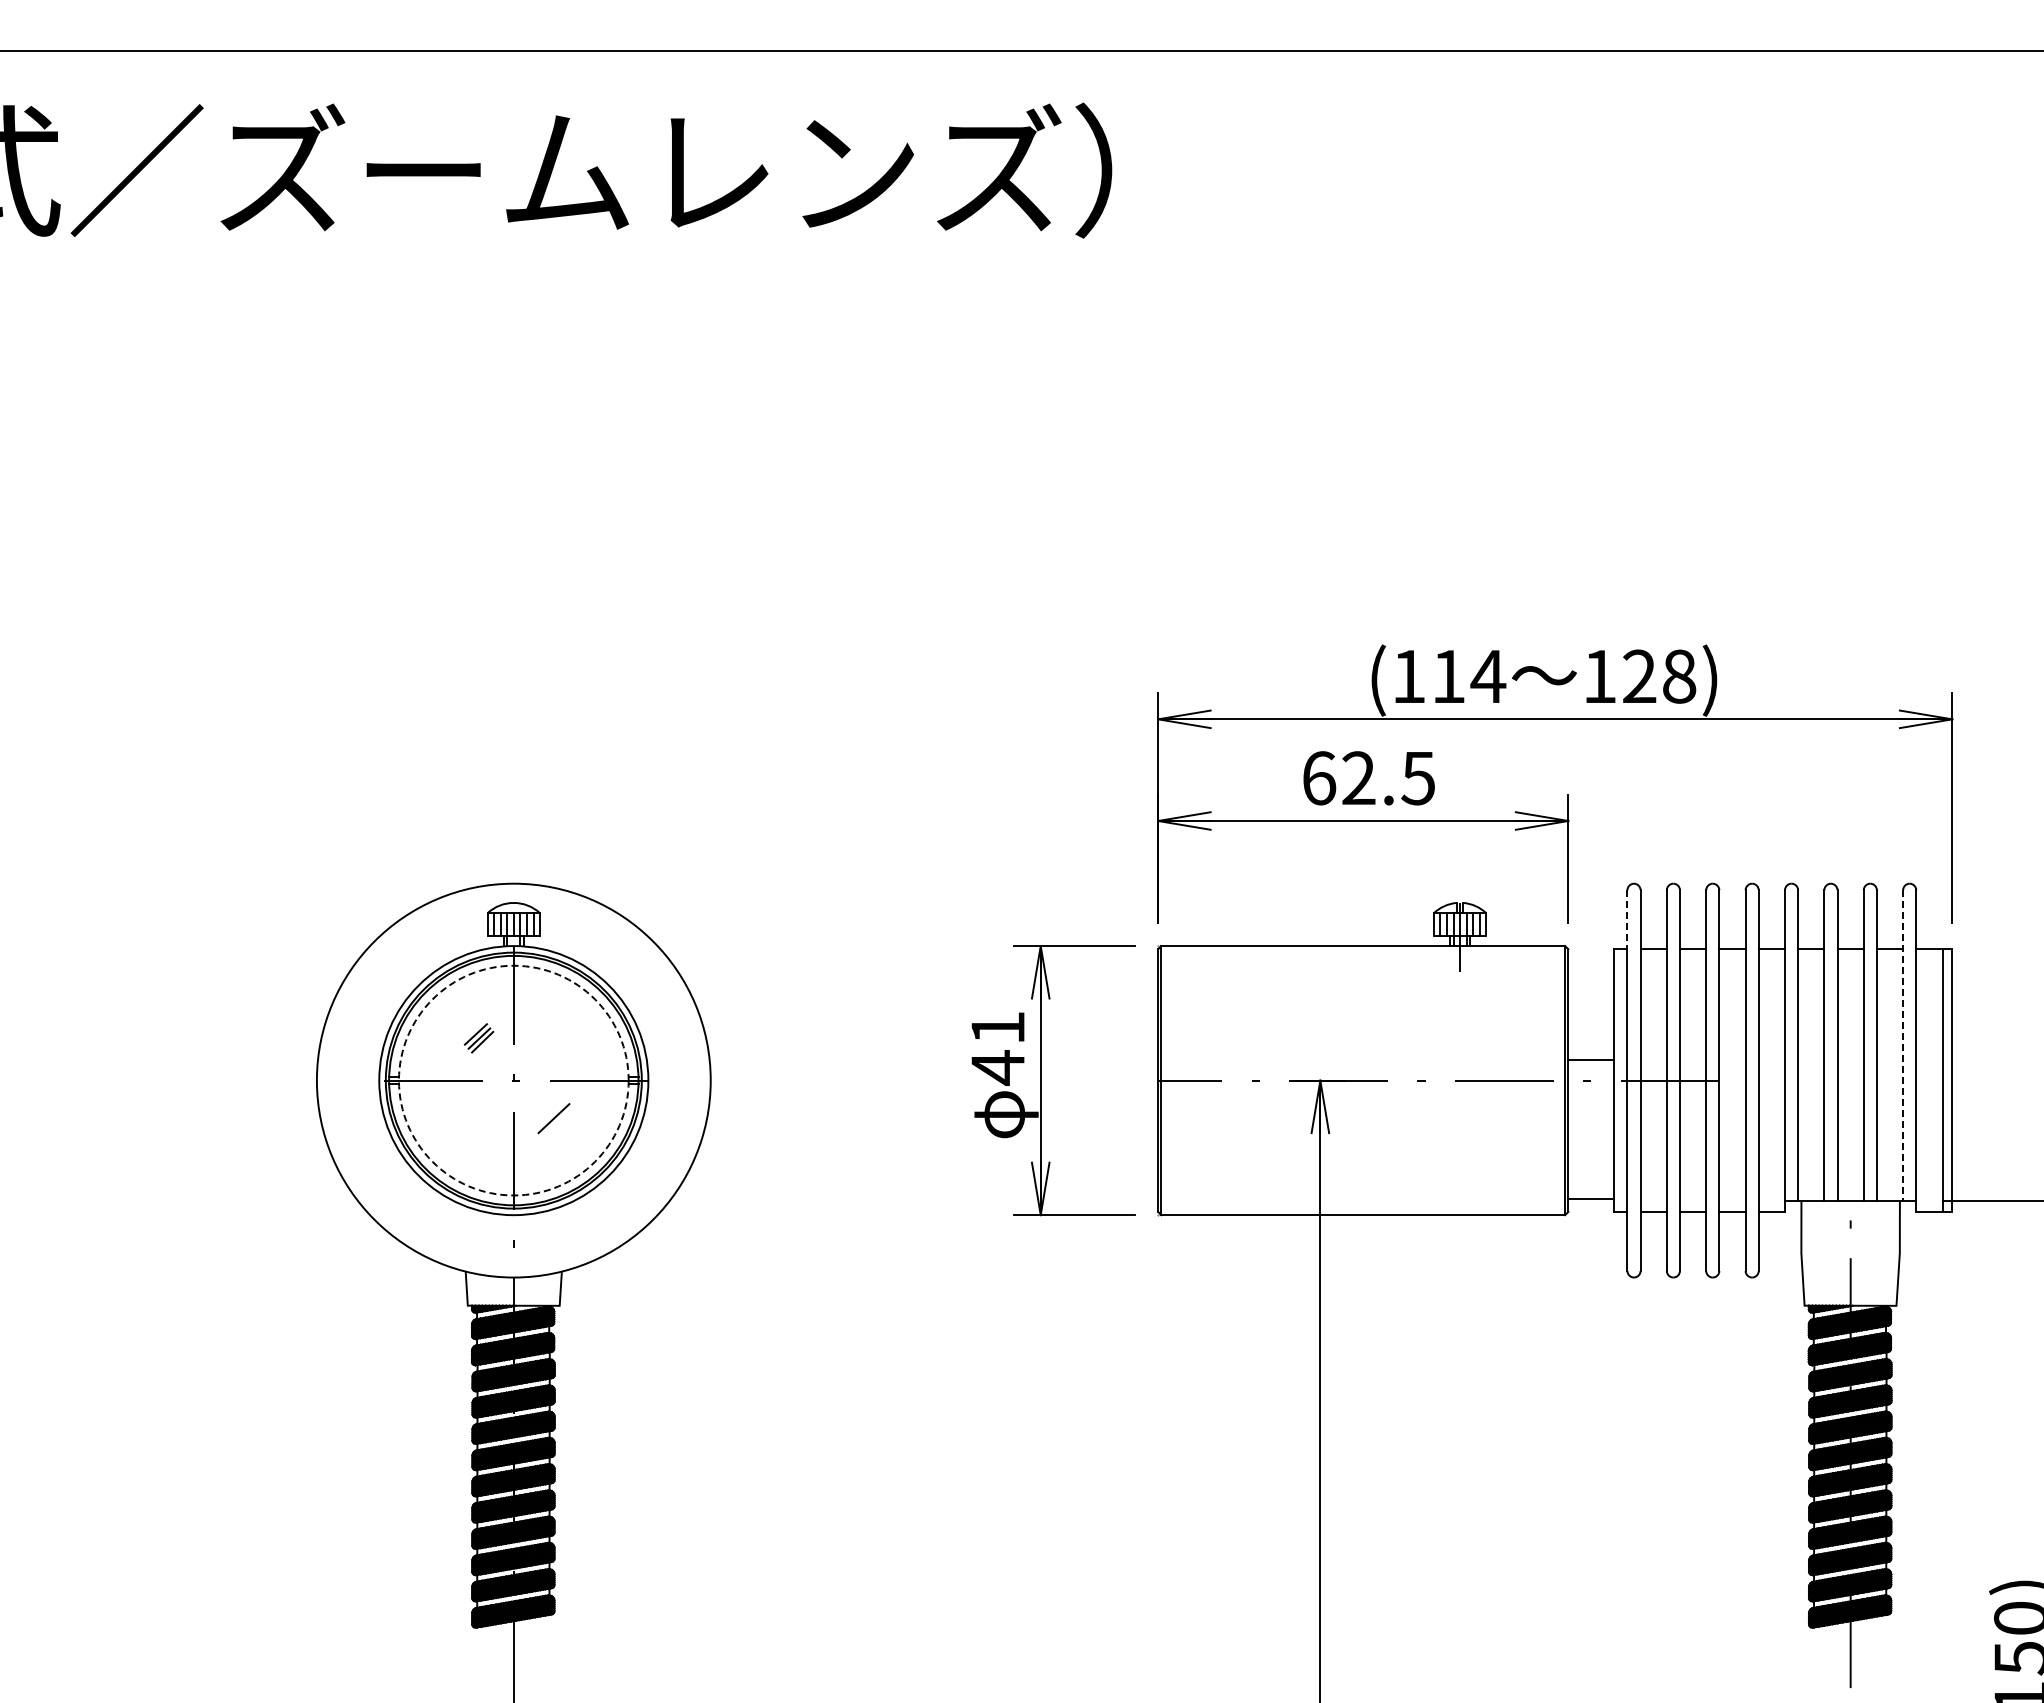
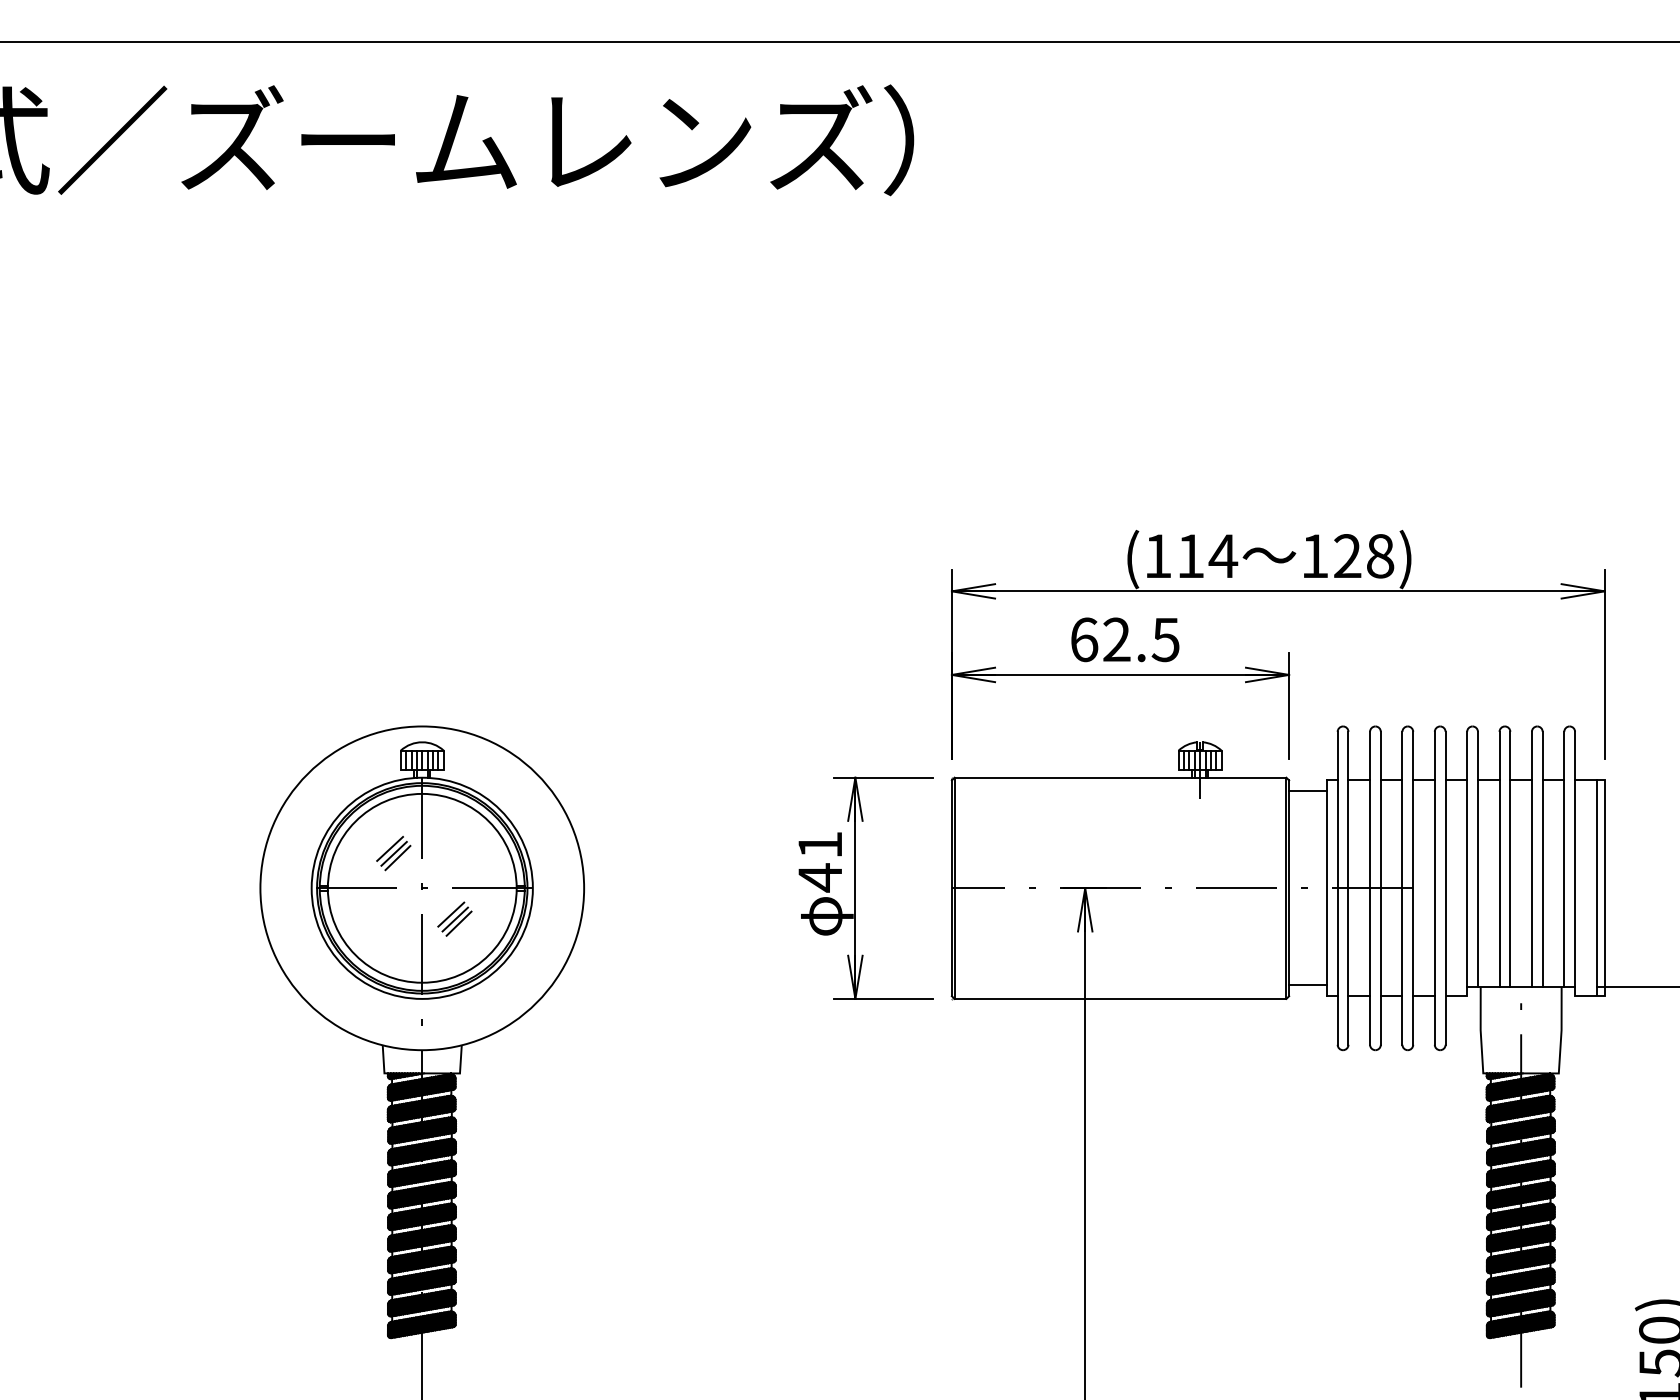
line: (1627, 919) -> (1337, 755), dashed -> solid
part: (478, 1038) -> (393, 853), size x1.43
line: (1903, 1046) -> (1564, 860), dashed -> solid
line: (1591, 1060) -> (1308, 791), moved
circle: (513, 1080) -> (422, 888), dashed -> solid
line: (548, 1112) -> (450, 914), added
line: (558, 1123) -> (459, 923), added

